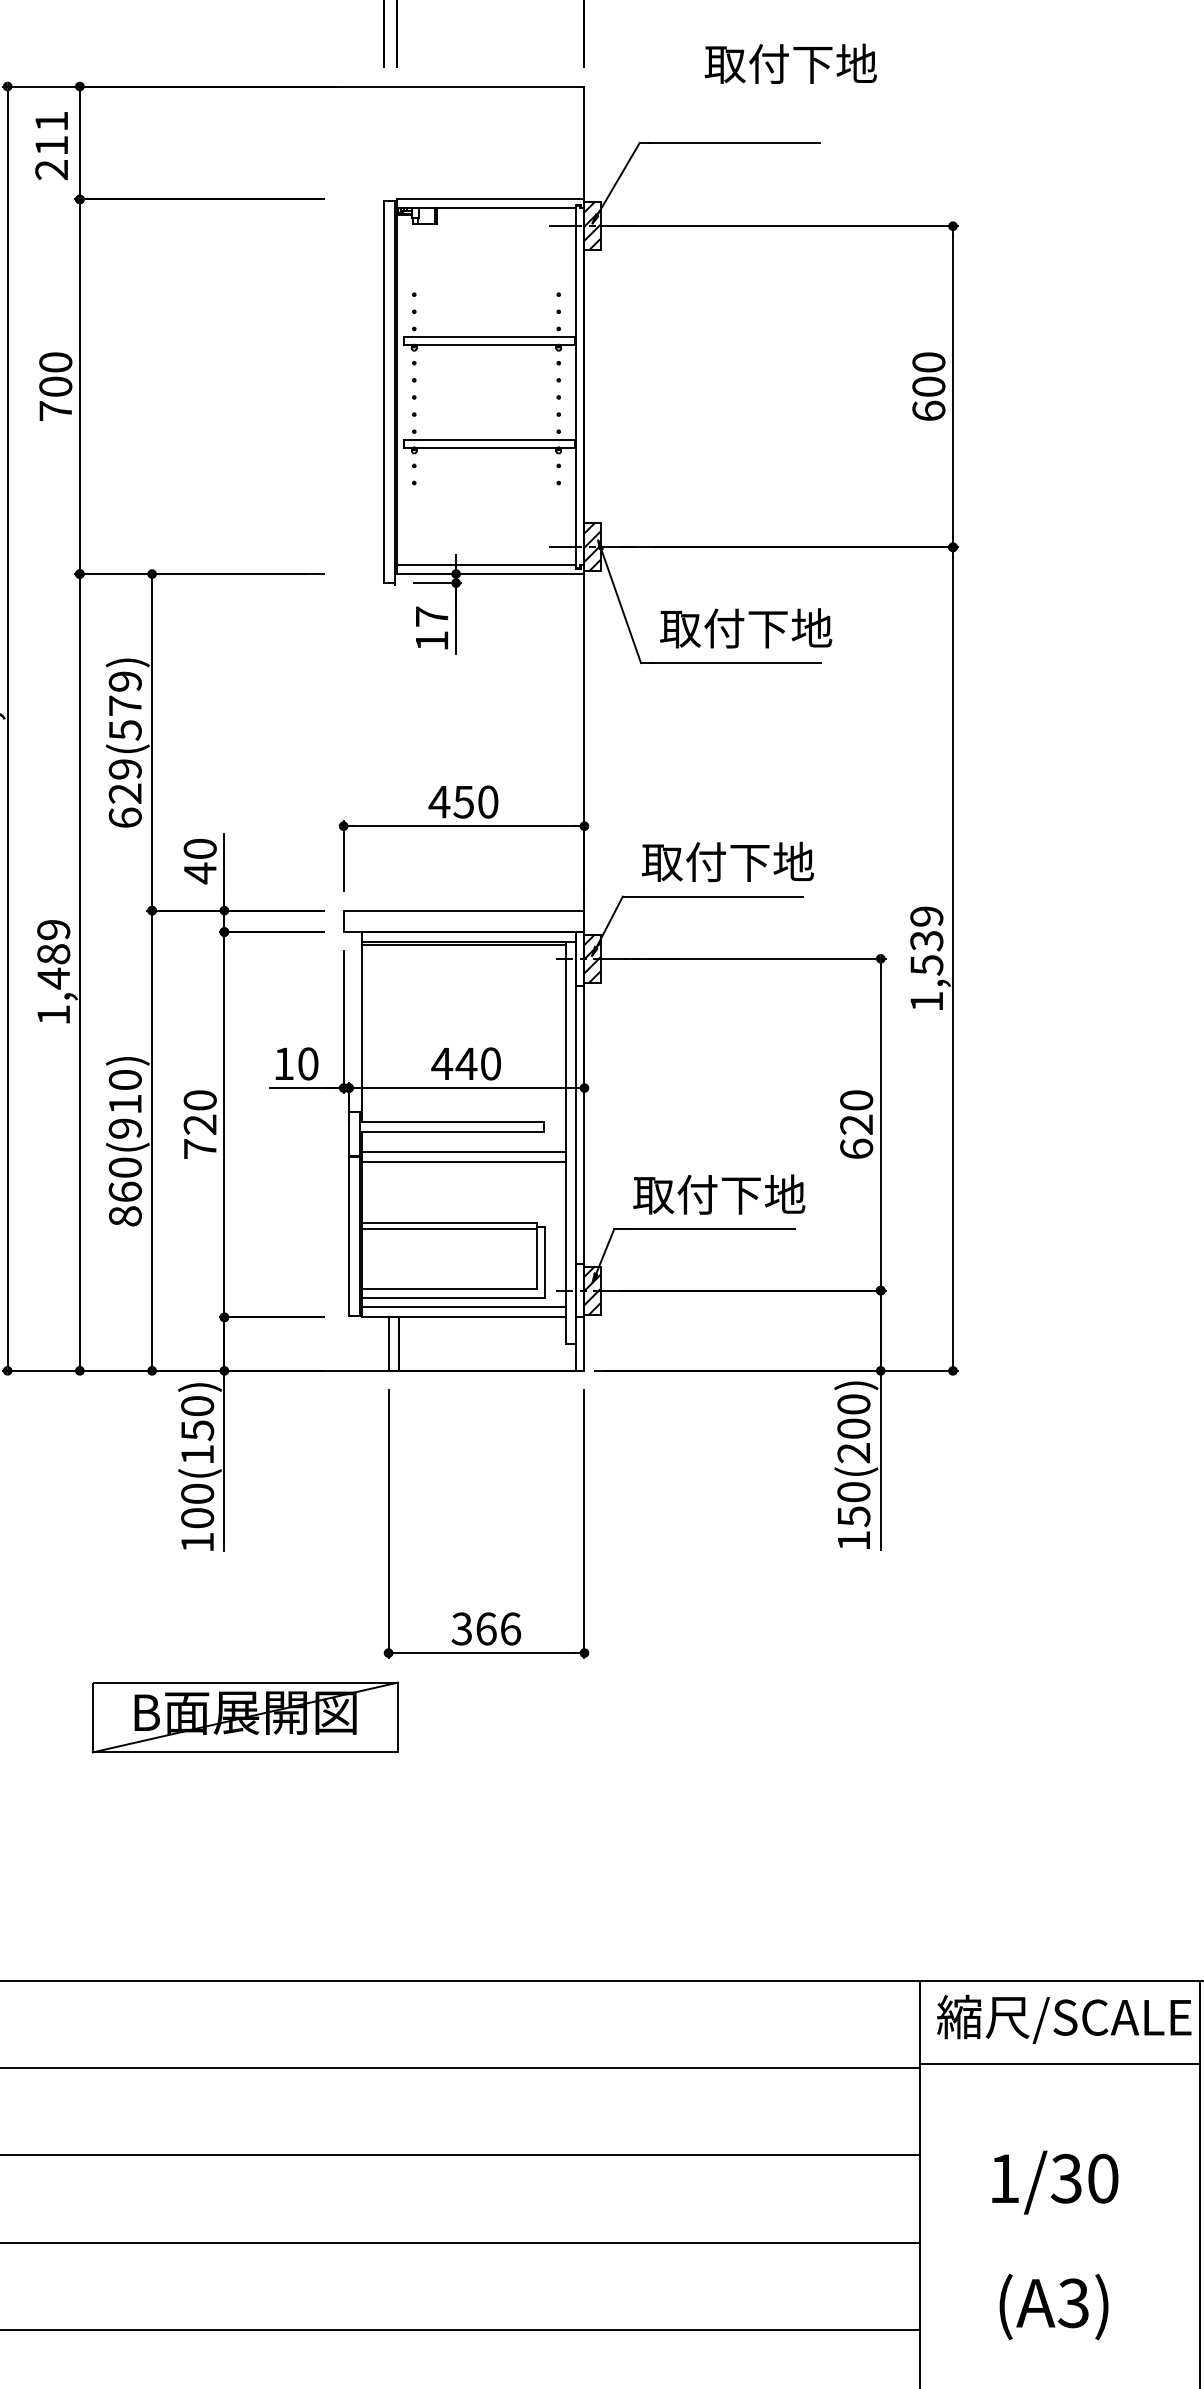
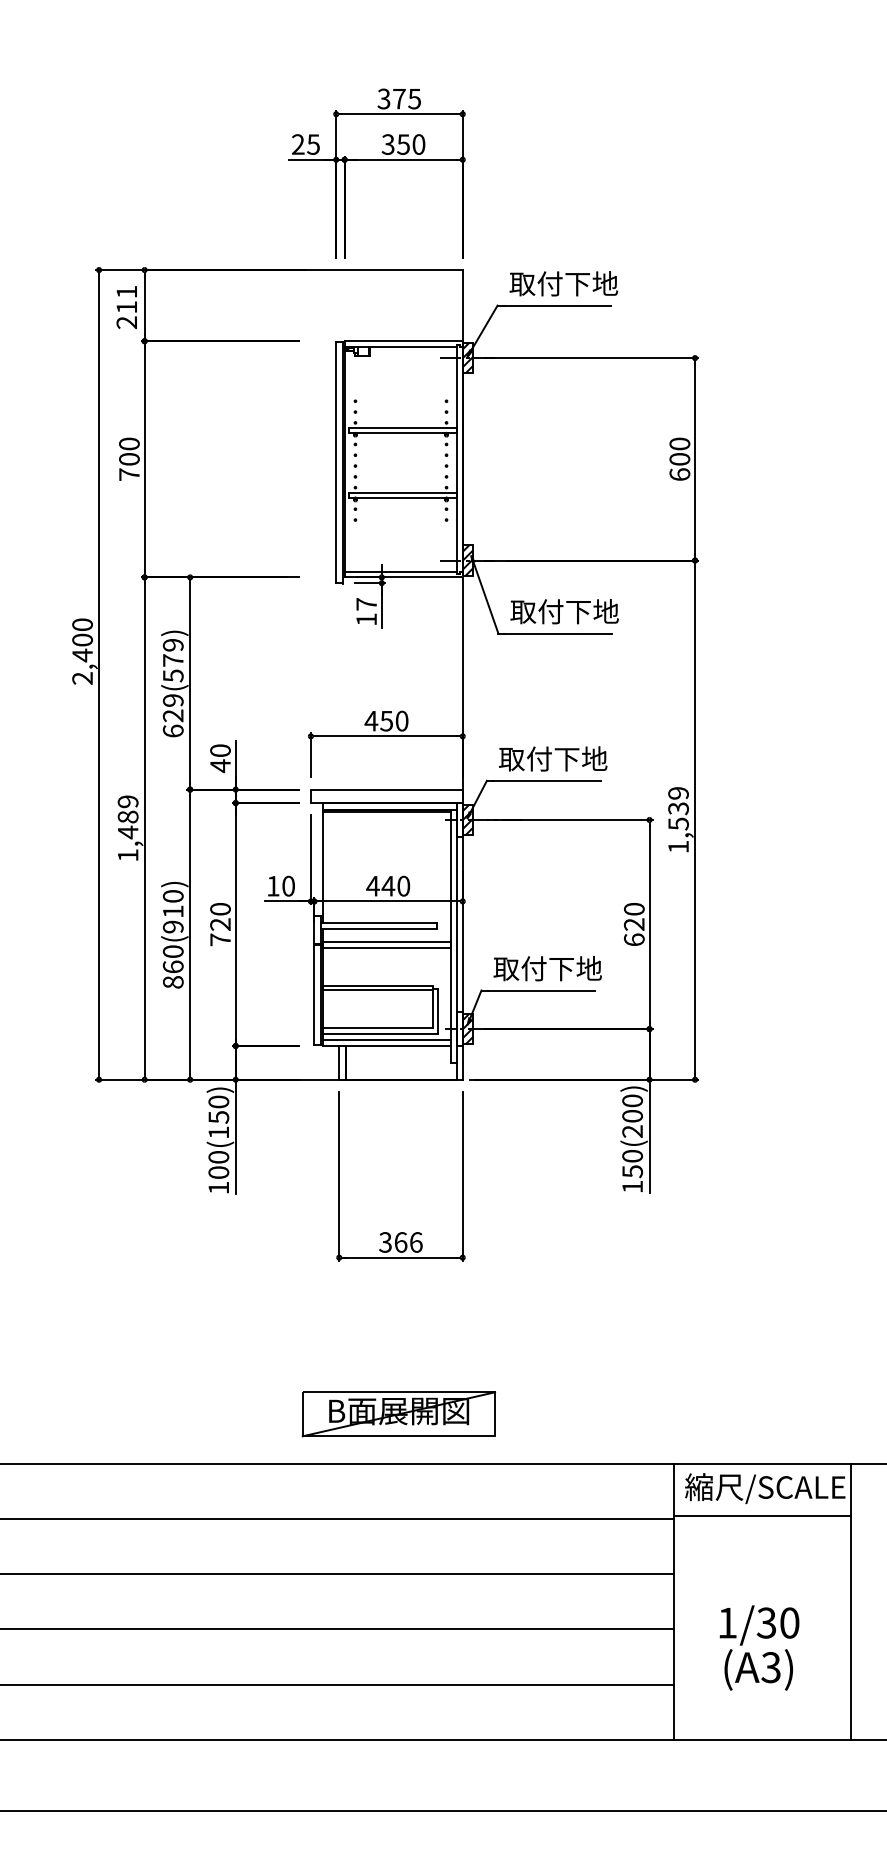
text: (790, 63) -> (563, 283), moved
part: (244, 1717) -> (398, 1414), moved
text: (1055, 2182) -> (759, 1625), moved

